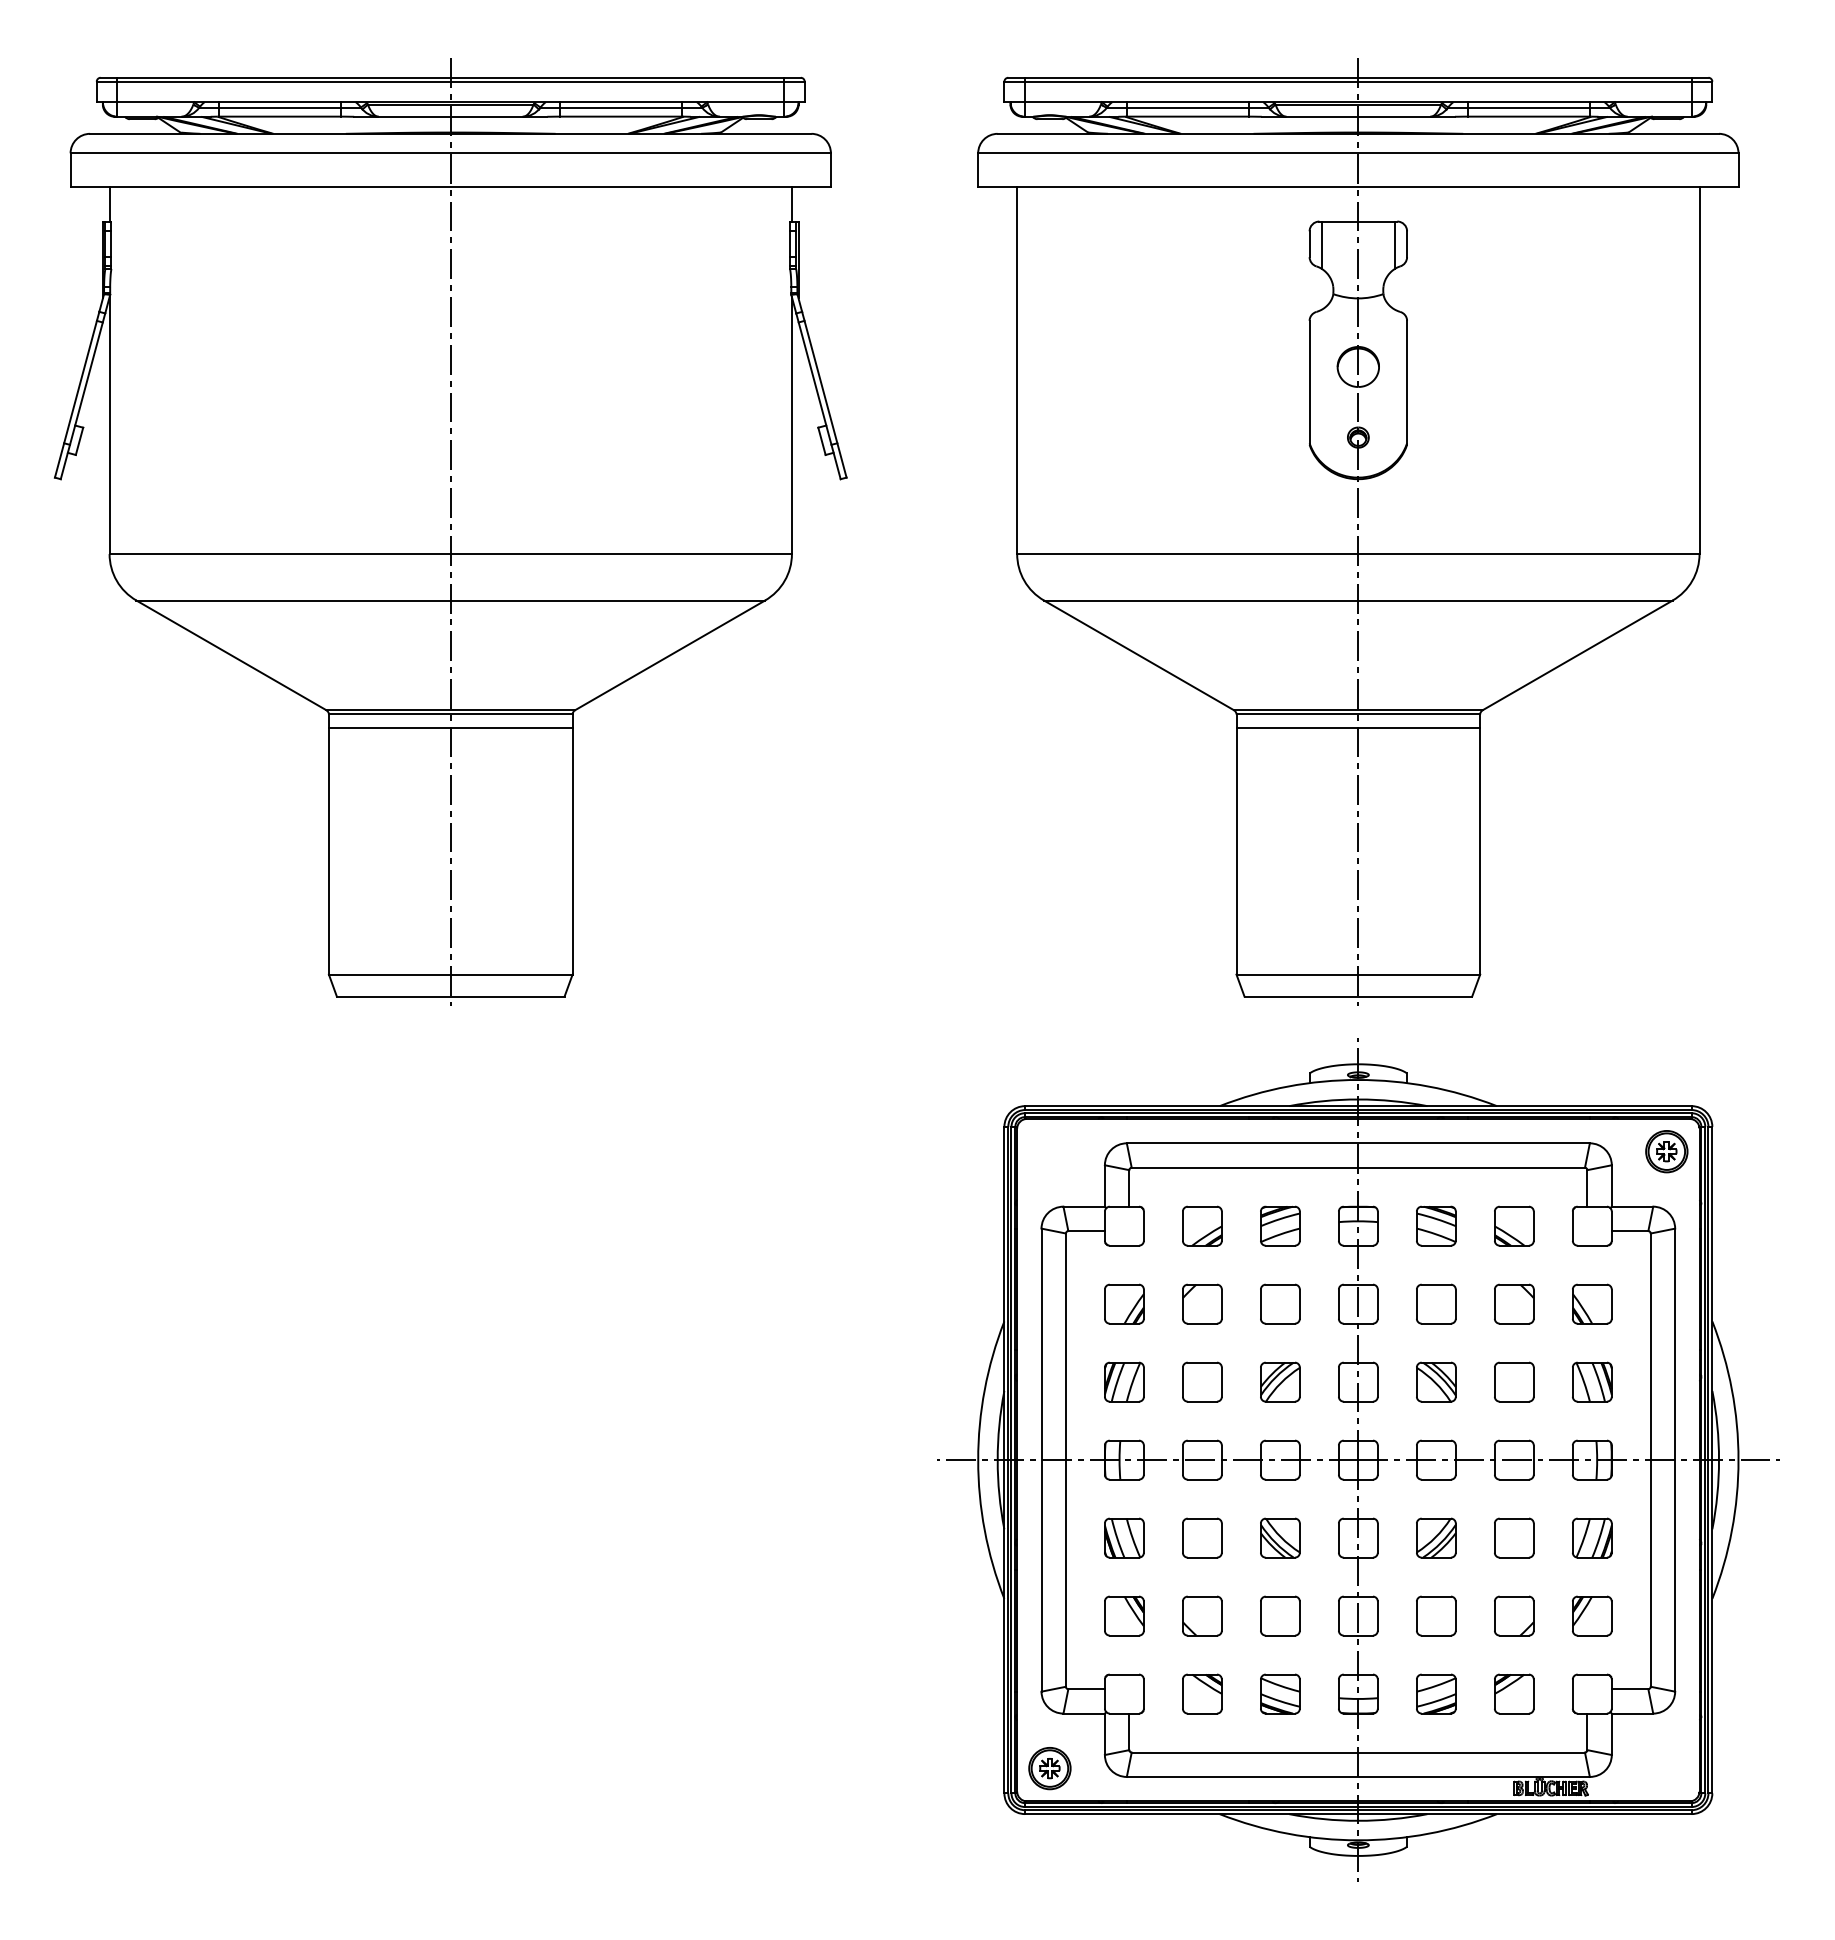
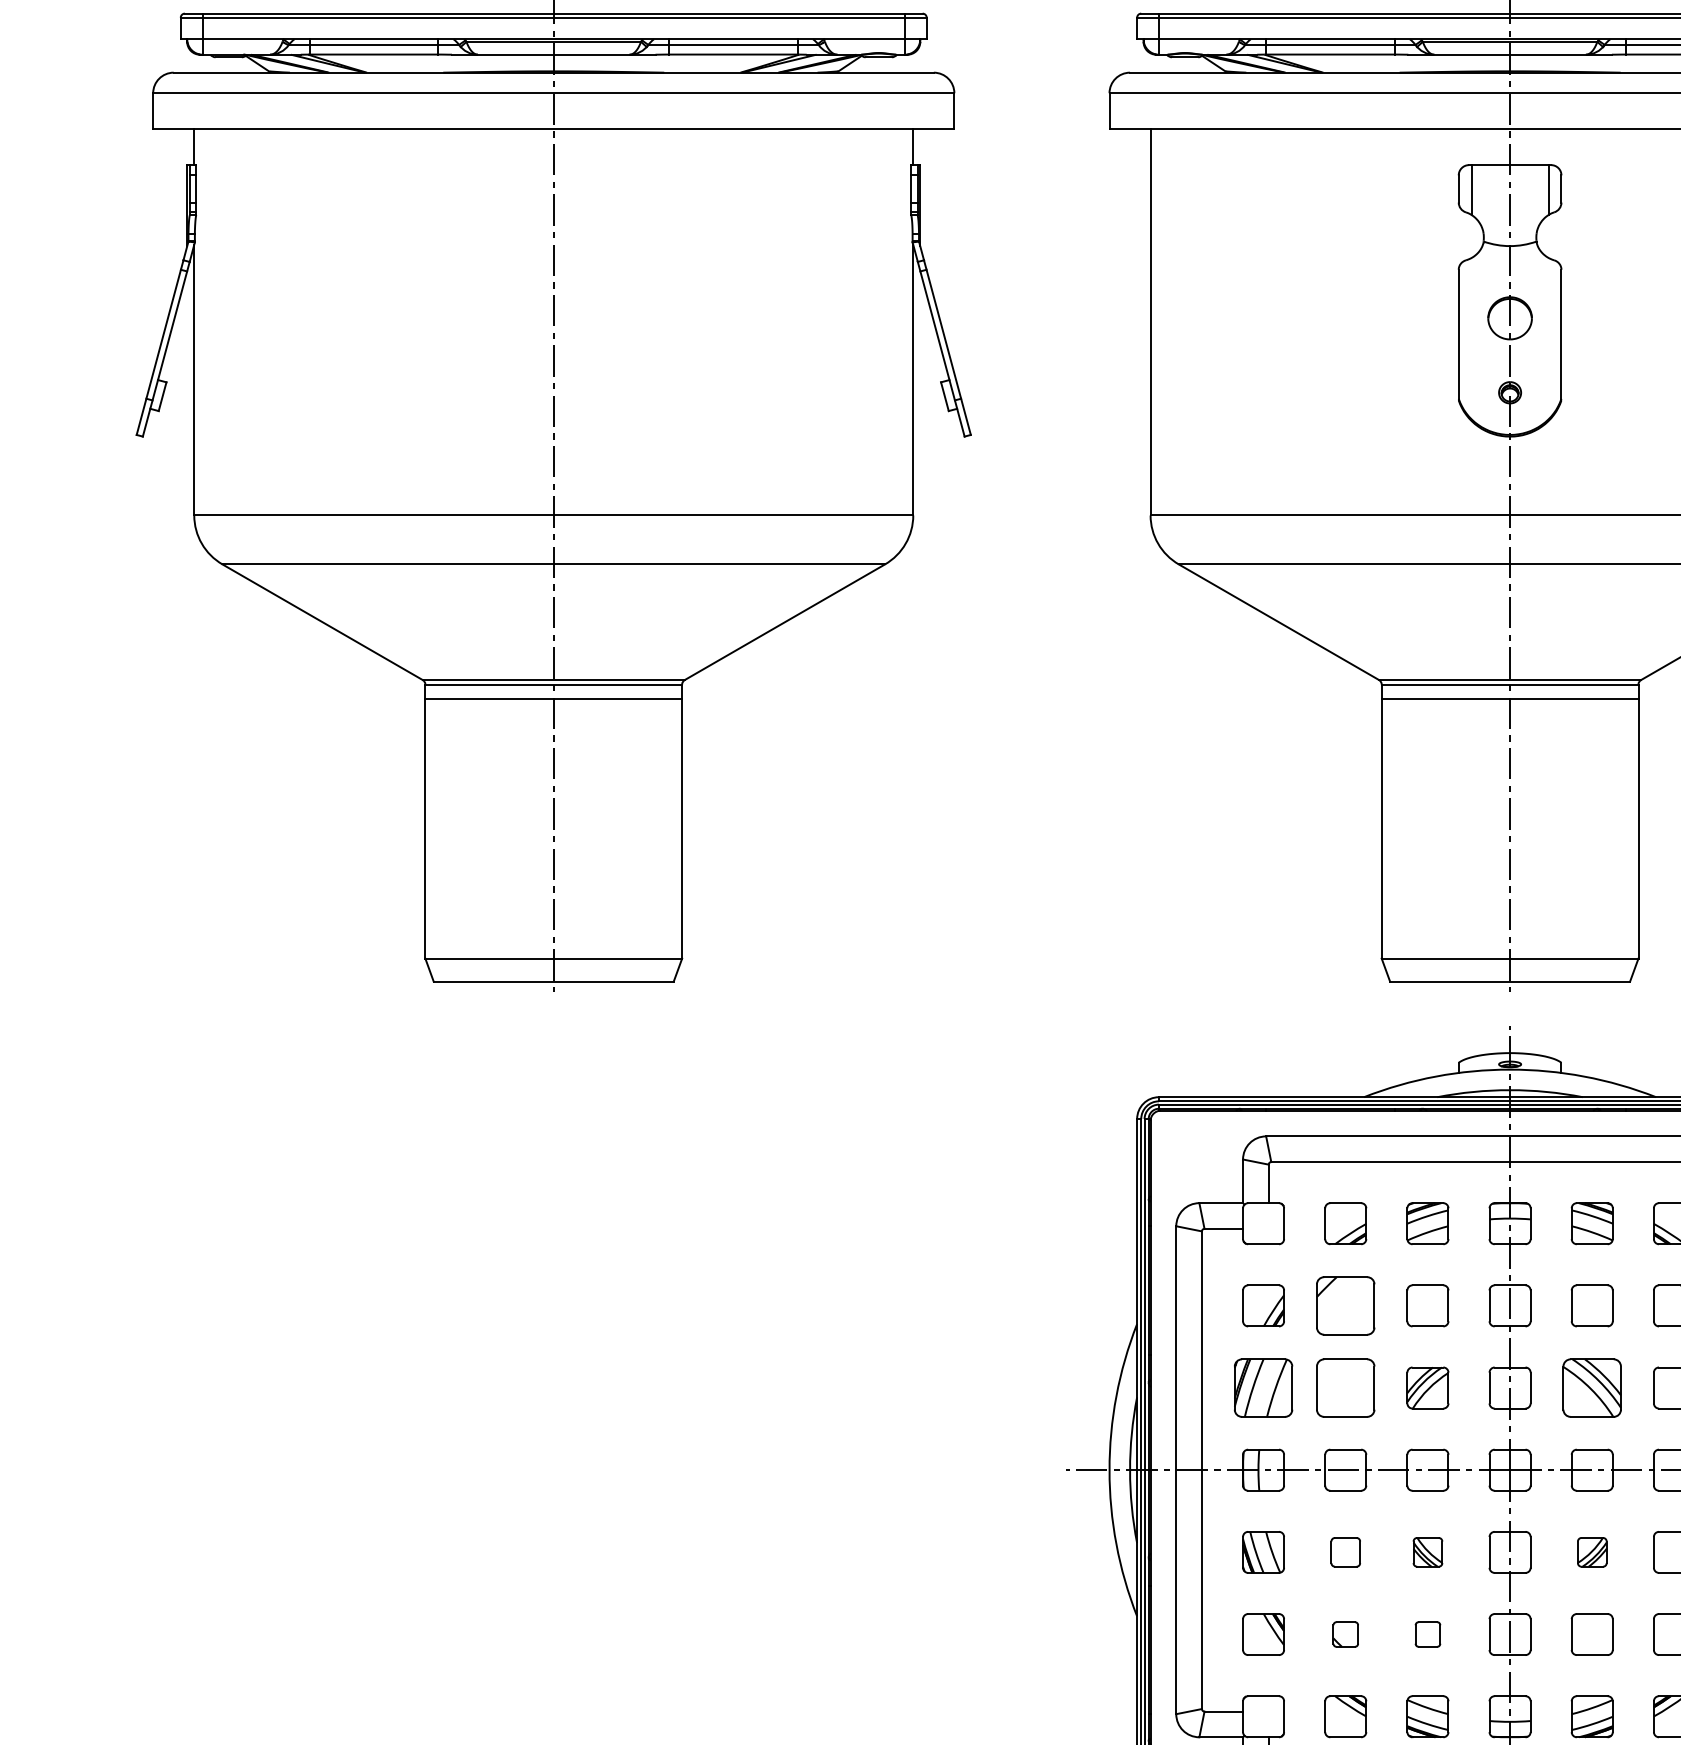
part: (1202, 1303) -> (1345, 1305), size x1.4
part: (1124, 1381) -> (1263, 1387), size x1.4
part: (1202, 1381) -> (1345, 1387), size x1.4
part: (1436, 1381) -> (1592, 1387), size x1.4
part: (1202, 1537) -> (1345, 1551), size x0.7
part: (1280, 1537) -> (1428, 1551), size x0.7
part: (1436, 1537) -> (1592, 1551), size x0.7
part: (1202, 1615) -> (1345, 1633), size x0.6
part: (1280, 1615) -> (1428, 1633), size x0.6

